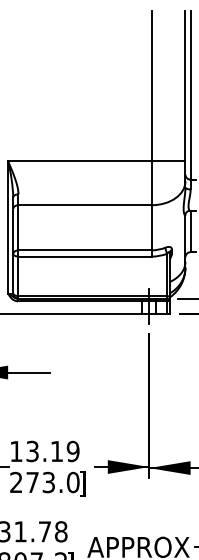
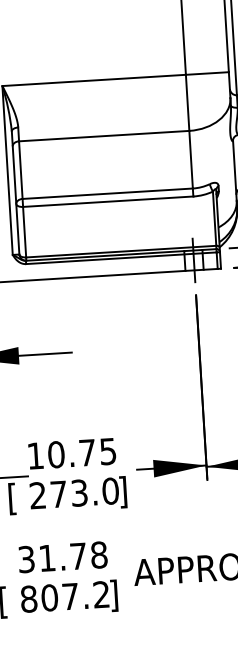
text: (52, 451) -> (81, 453), 13.19 -> 10.75

